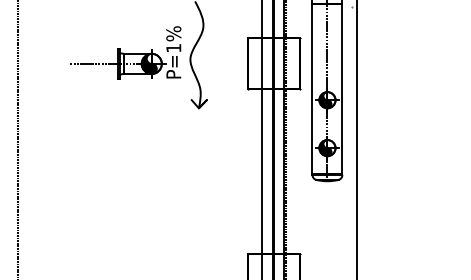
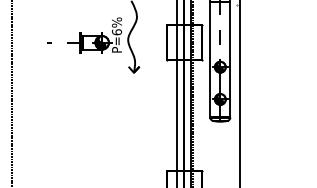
text: (173, 48) -> (116, 32), P=1% -> P=6%

